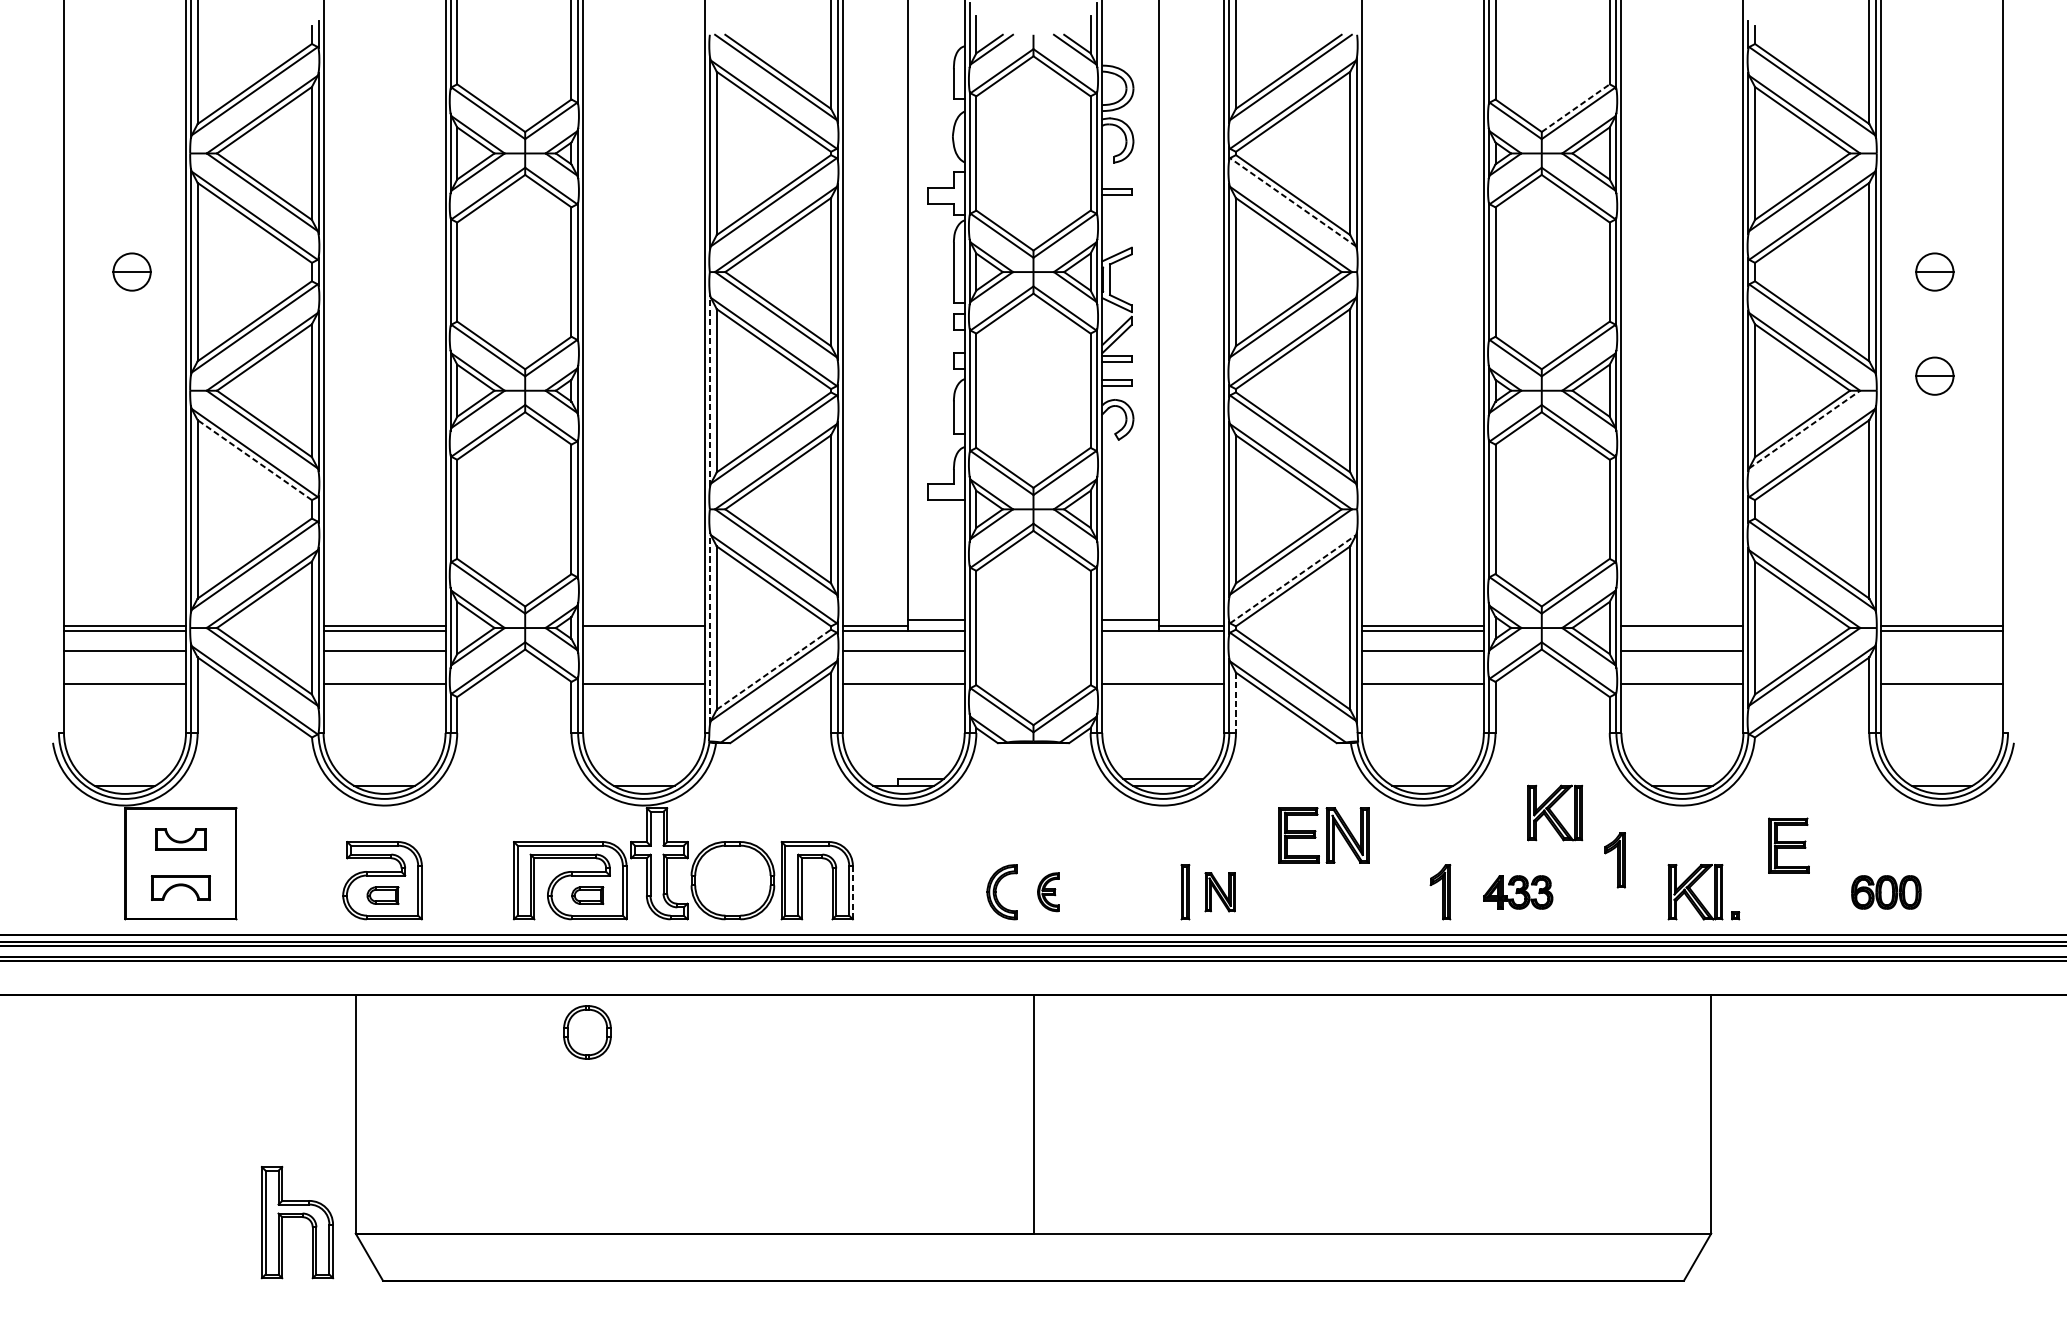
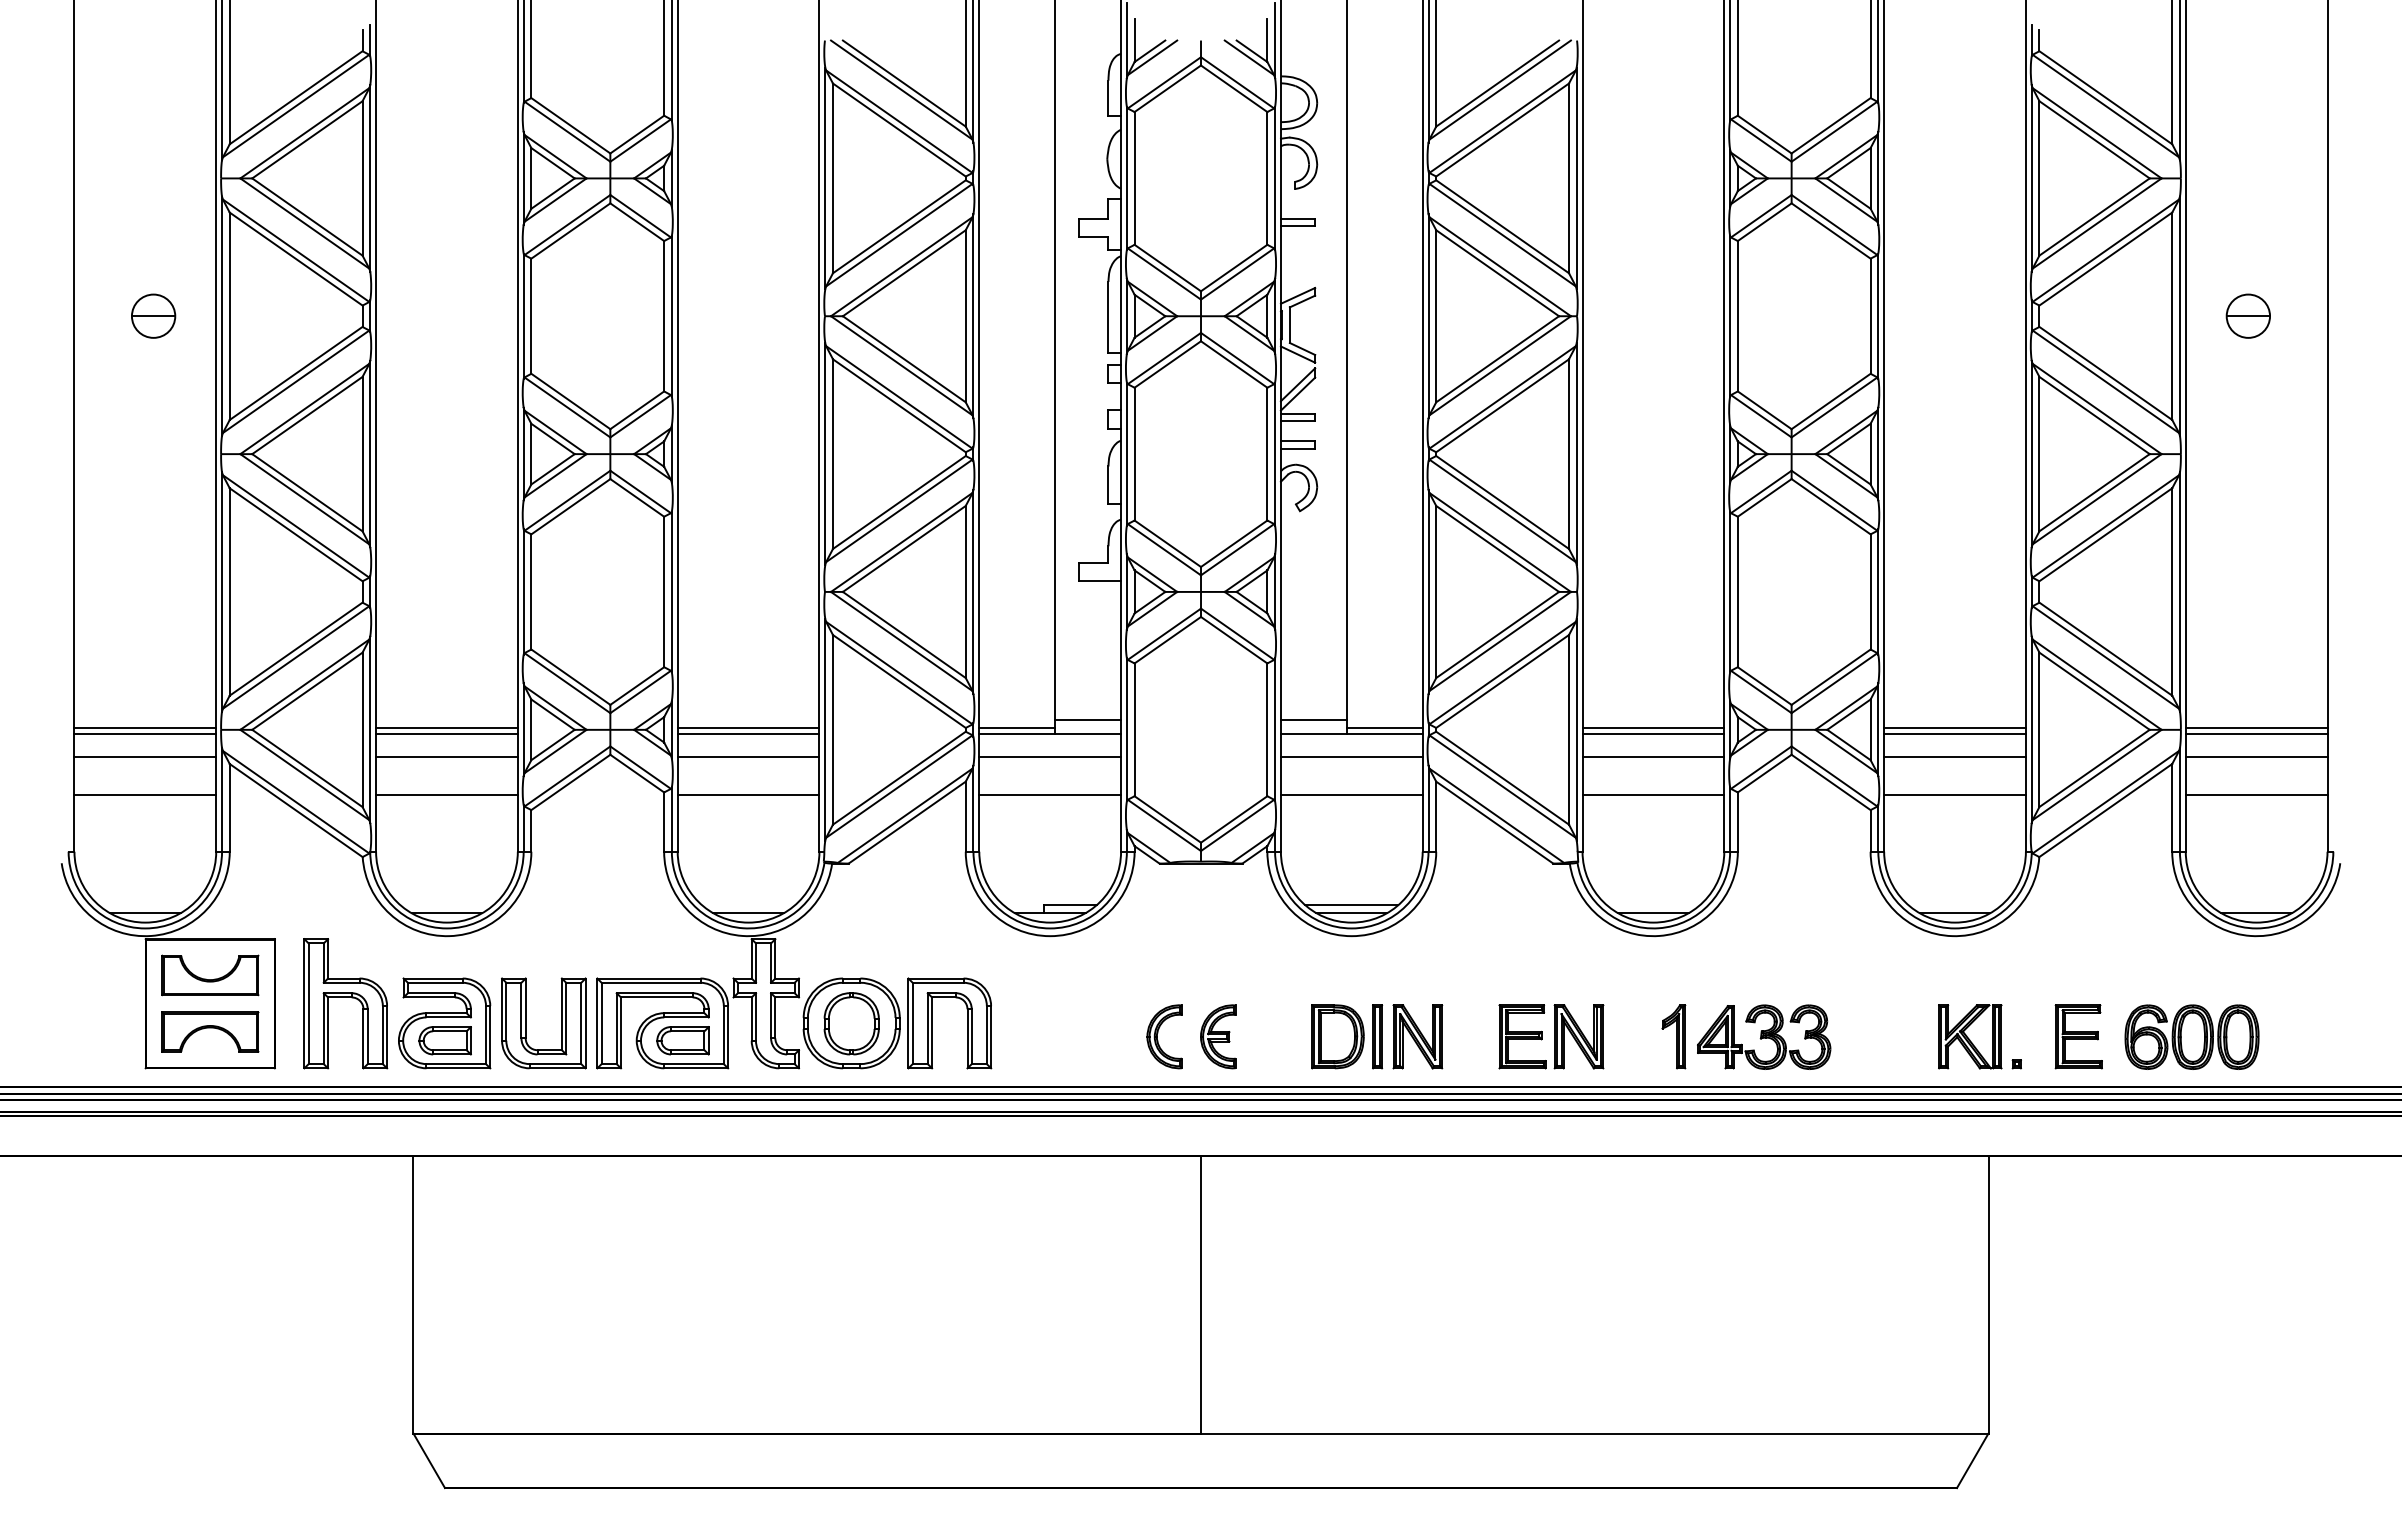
line: (1576, 107) -> (1831, 125), dashed -> solid
line: (1292, 201) -> (1502, 234), dashed -> solid
part: (1934, 375) -> (2247, 436), removed
line: (710, 391) -> (825, 454), dashed -> solid
line: (1805, 429) -> (2097, 499), dashed -> solid
line: (254, 459) -> (295, 534), dashed -> solid
line: (1293, 578) -> (1503, 672), dashed -> solid
line: (710, 627) -> (825, 729), dashed -> solid
line: (644, 631) -> (748, 733), added
line: (1681, 631) -> (1954, 733), added
line: (644, 651) -> (748, 757), added
line: (1163, 651) -> (1351, 757), added
line: (1941, 651) -> (2256, 757), added
line: (774, 669) -> (899, 777), dashed -> solid
line: (1236, 703) -> (1436, 817), dashed -> solid
part: (1555, 812) -> (1807, 944), removed
part: (1323, 835) -> (1551, 1036), moved
part: (181, 839) -> (210, 975), size x1.67
part: (1788, 845) -> (2078, 1036), moved
part: (1614, 860) -> (1876, 999), removed
part: (453, 880) -> (526, 1023), added
part: (181, 887) -> (210, 1031), size x1.43
part: (1048, 891) -> (1218, 1036), size x1.43
part: (1150, 891) -> (1337, 1036), added
part: (1219, 891) -> (1417, 1036), size x1.43
part: (1518, 891) -> (1764, 1036), size x1.67
part: (1885, 891) -> (2191, 1036), size x1.67
line: (853, 892) -> (991, 1037), dashed -> solid
part: (382, 895) -> (444, 1040), size x1.43
part: (587, 895) -> (682, 1040), size x1.43
part: (587, 1032) -> (851, 1023), moved
part: (297, 1222) -> (345, 1003), moved

